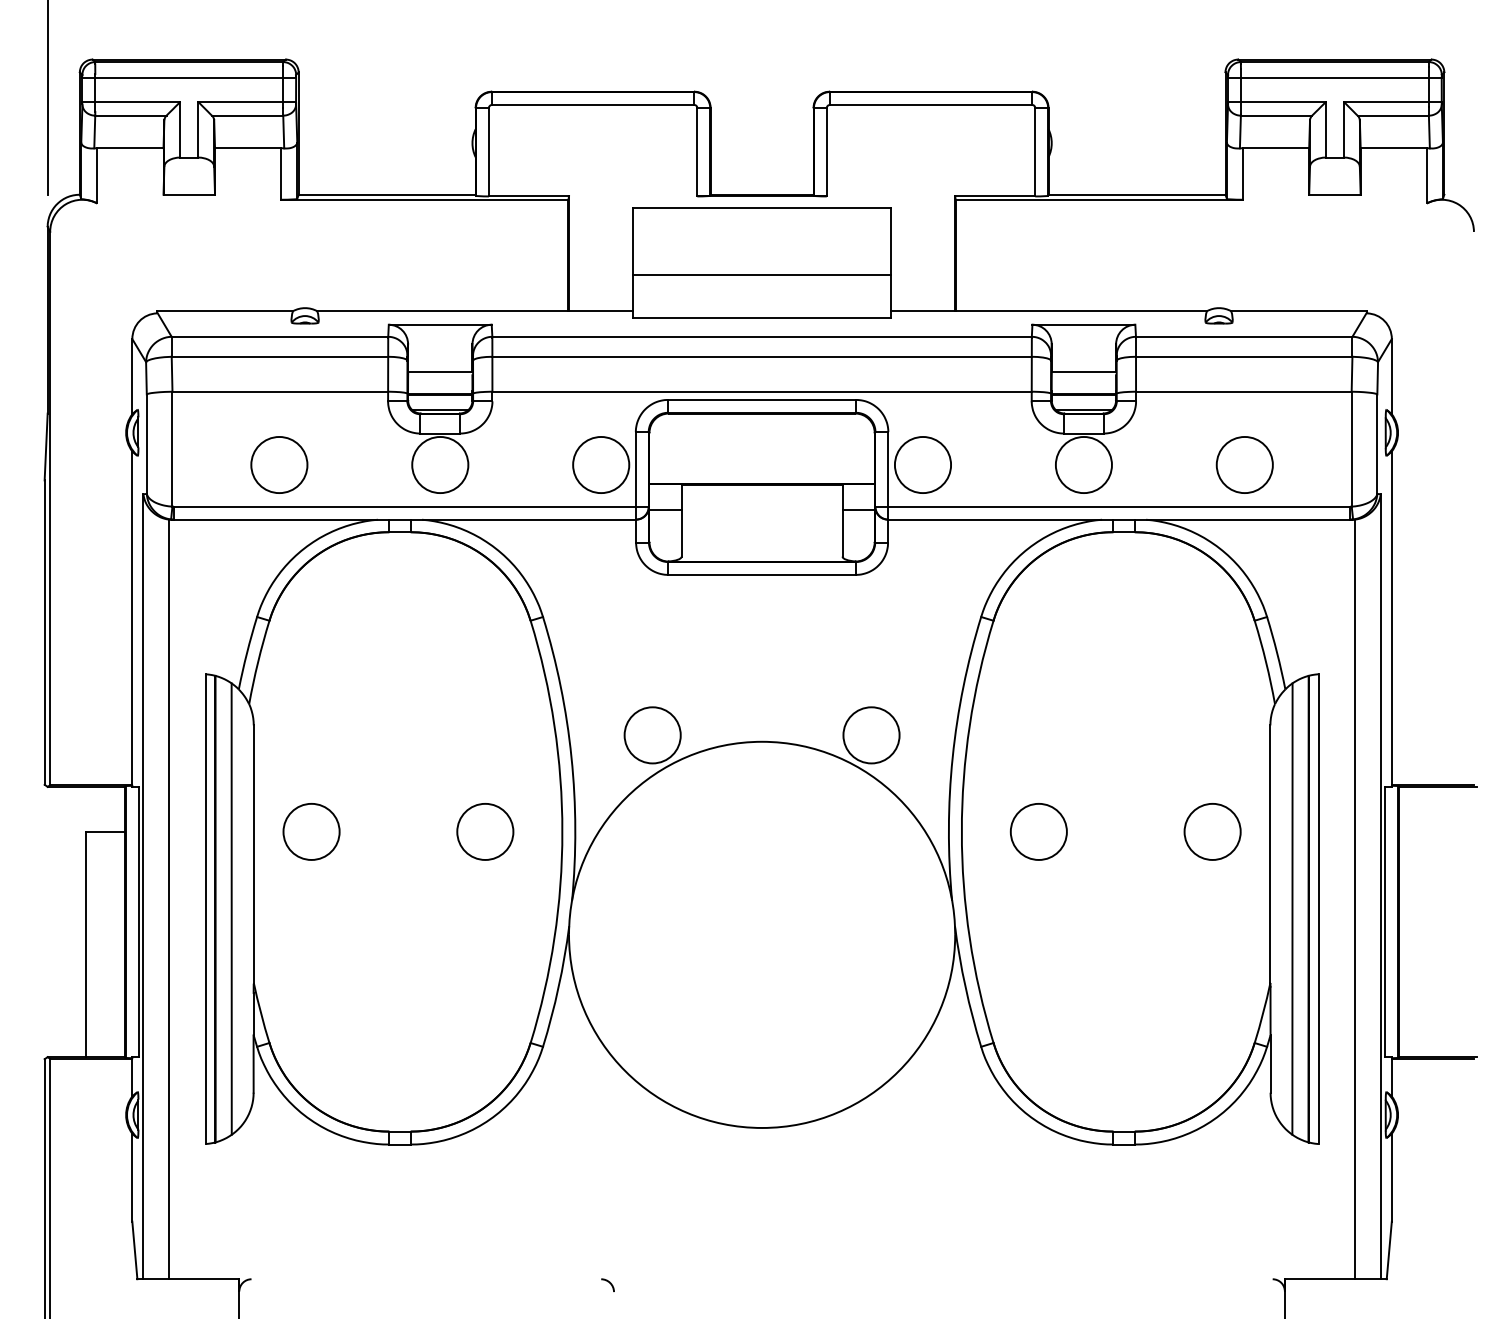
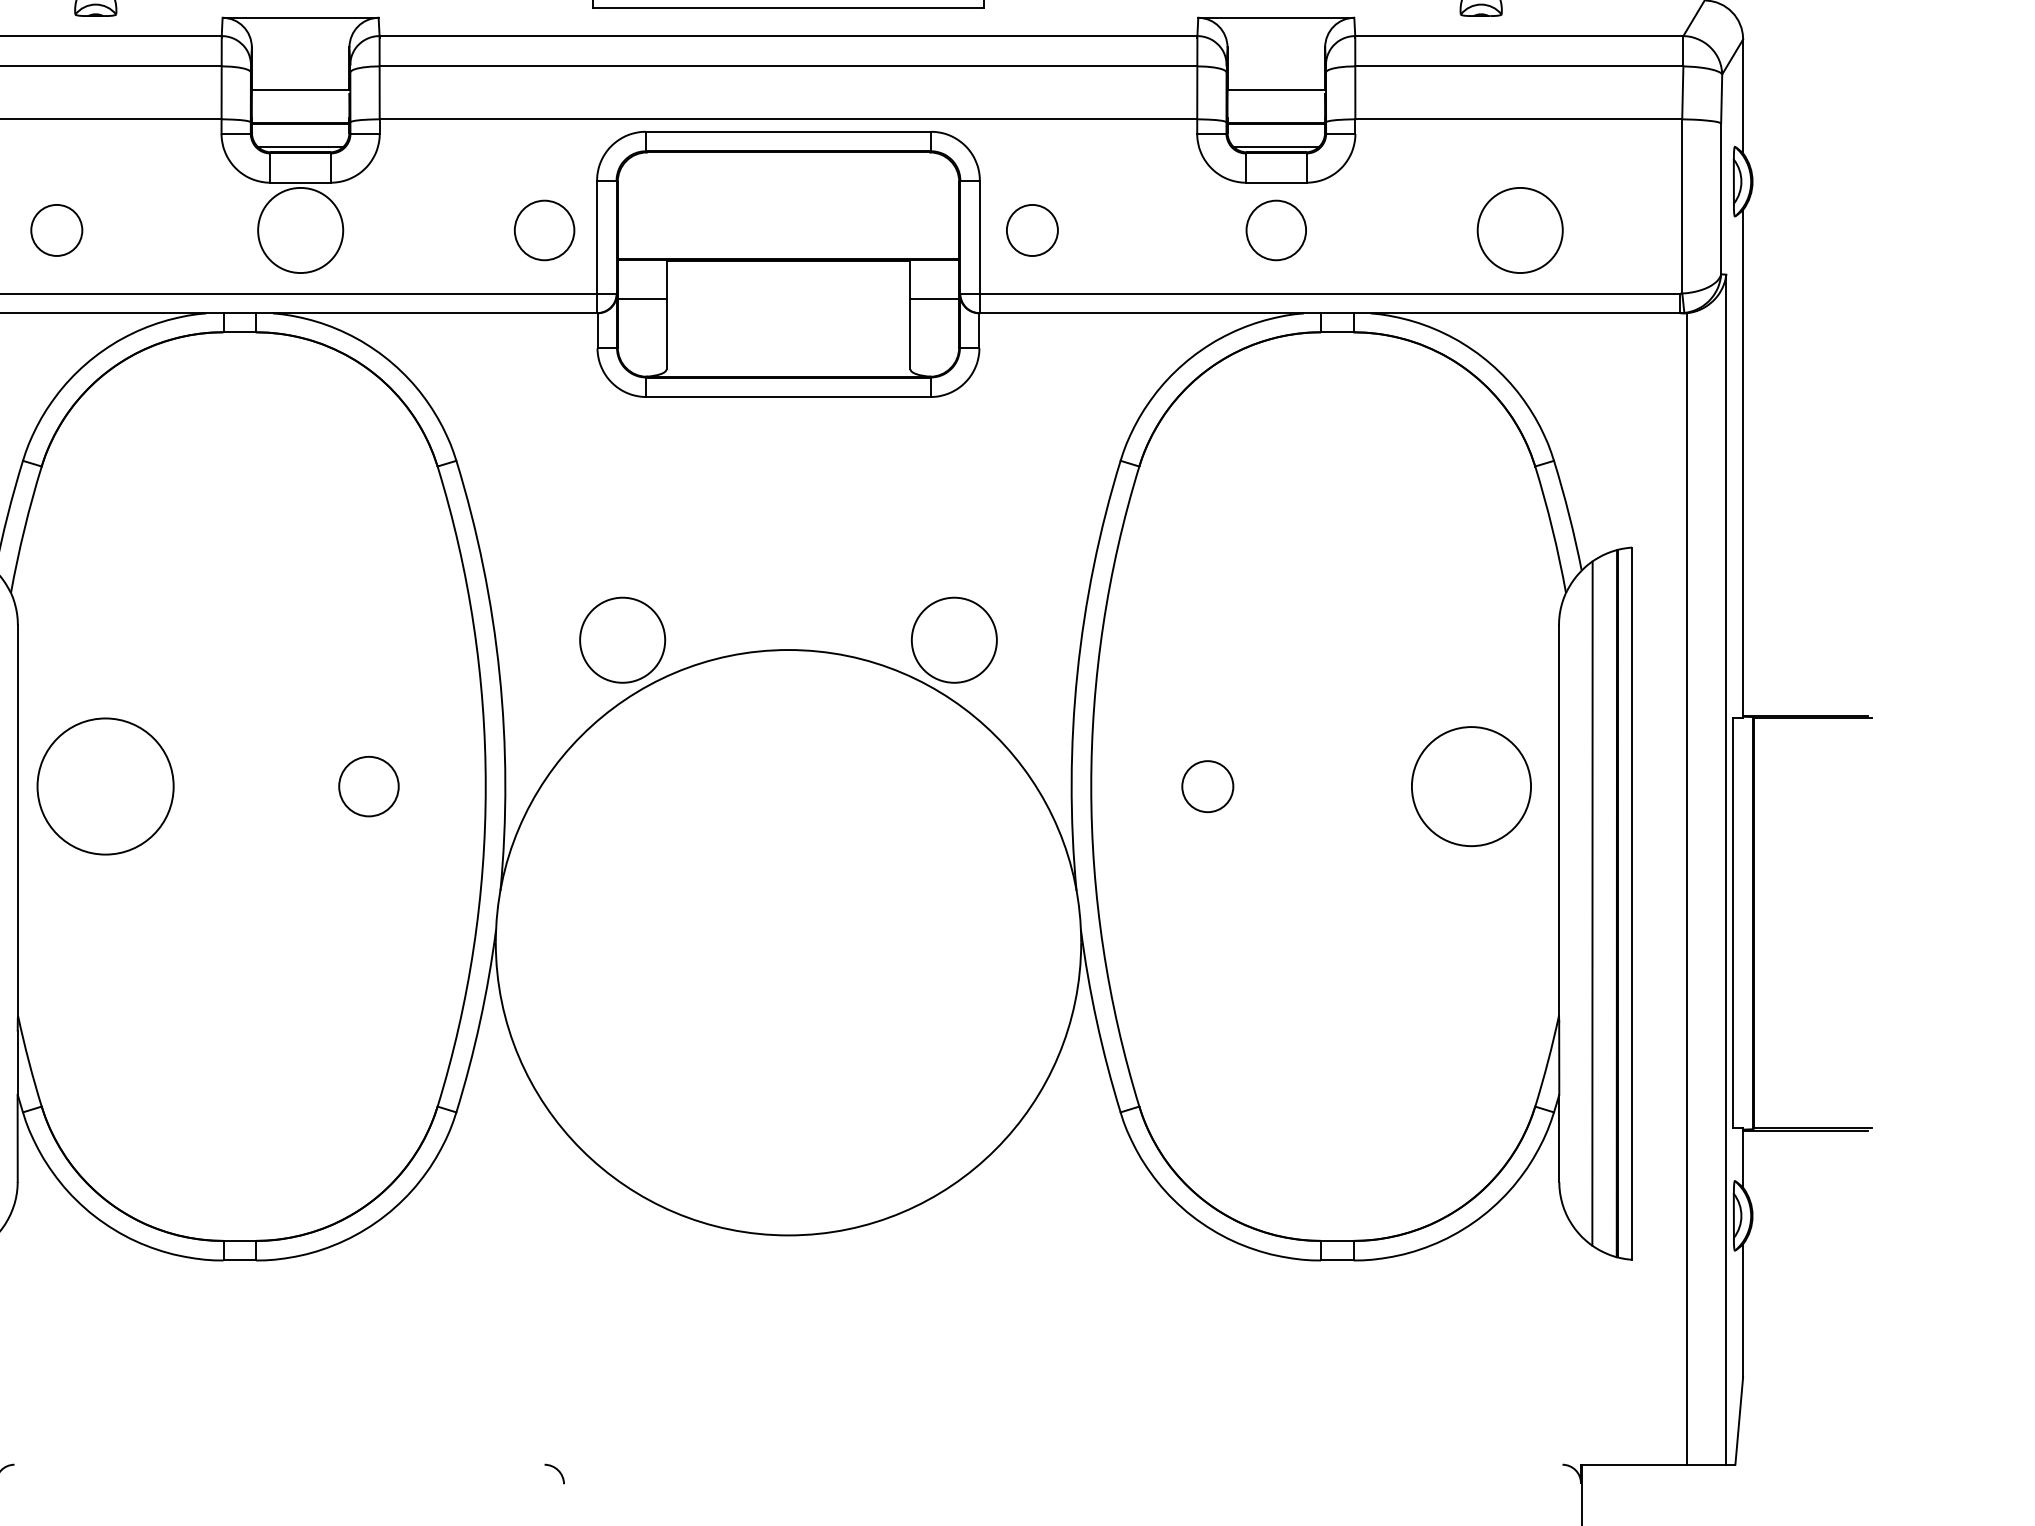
circle: (279, 464) -> (56, 229), size x0.6
circle: (601, 464) -> (545, 229), size x0.7
circle: (922, 464) -> (1031, 229), size x0.6
circle: (1083, 464) -> (1275, 229), size x0.7
circle: (311, 831) -> (105, 785), size x1.6
circle: (485, 831) -> (369, 785), size x0.7
circle: (1038, 831) -> (1207, 785), size x0.6
circle: (1212, 831) -> (1471, 785), size x1.4

